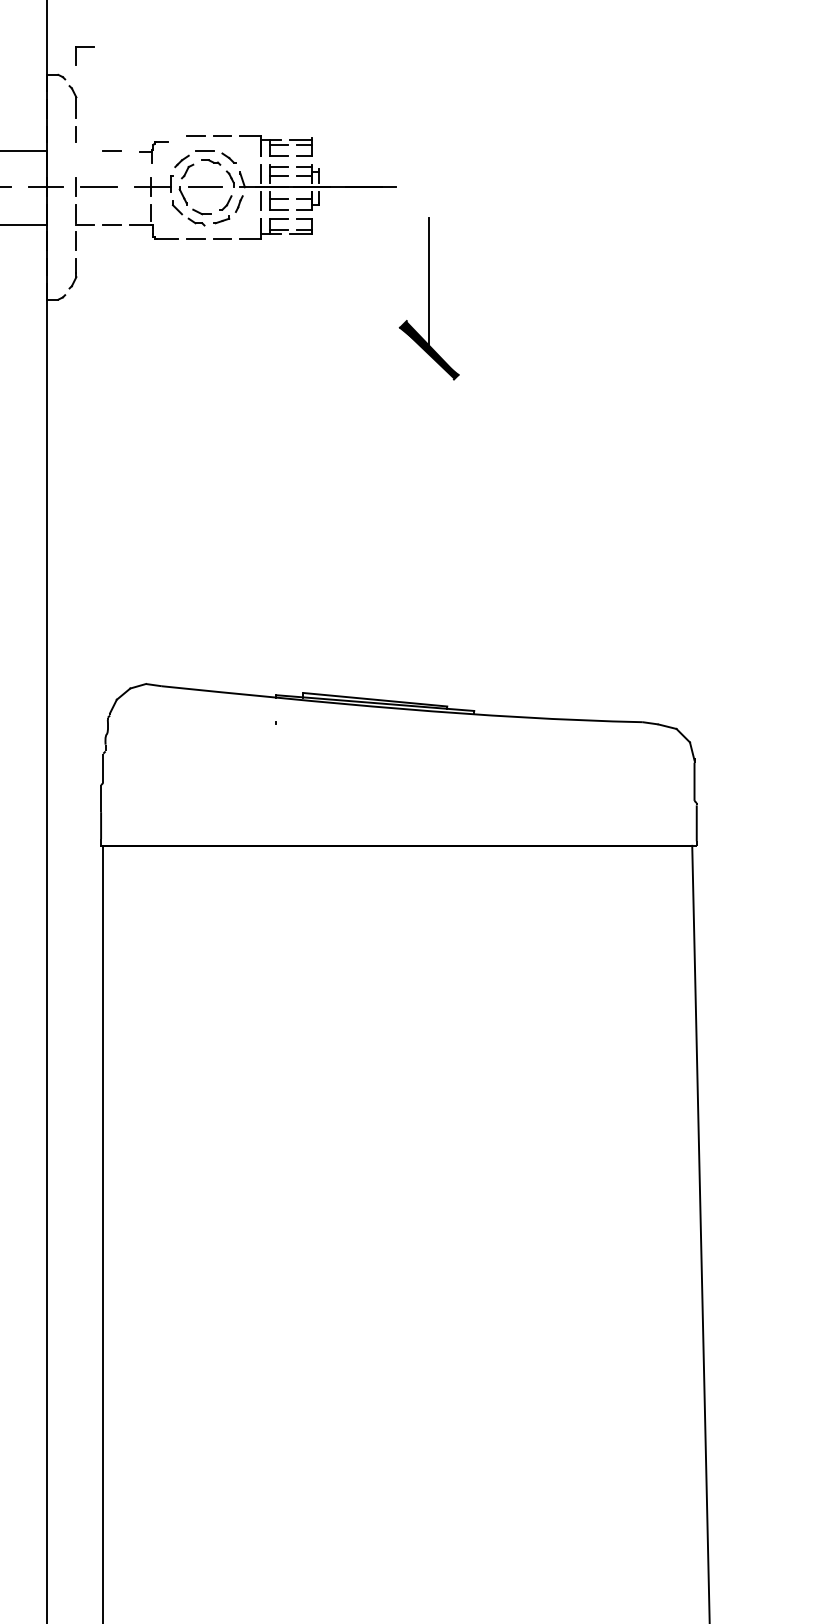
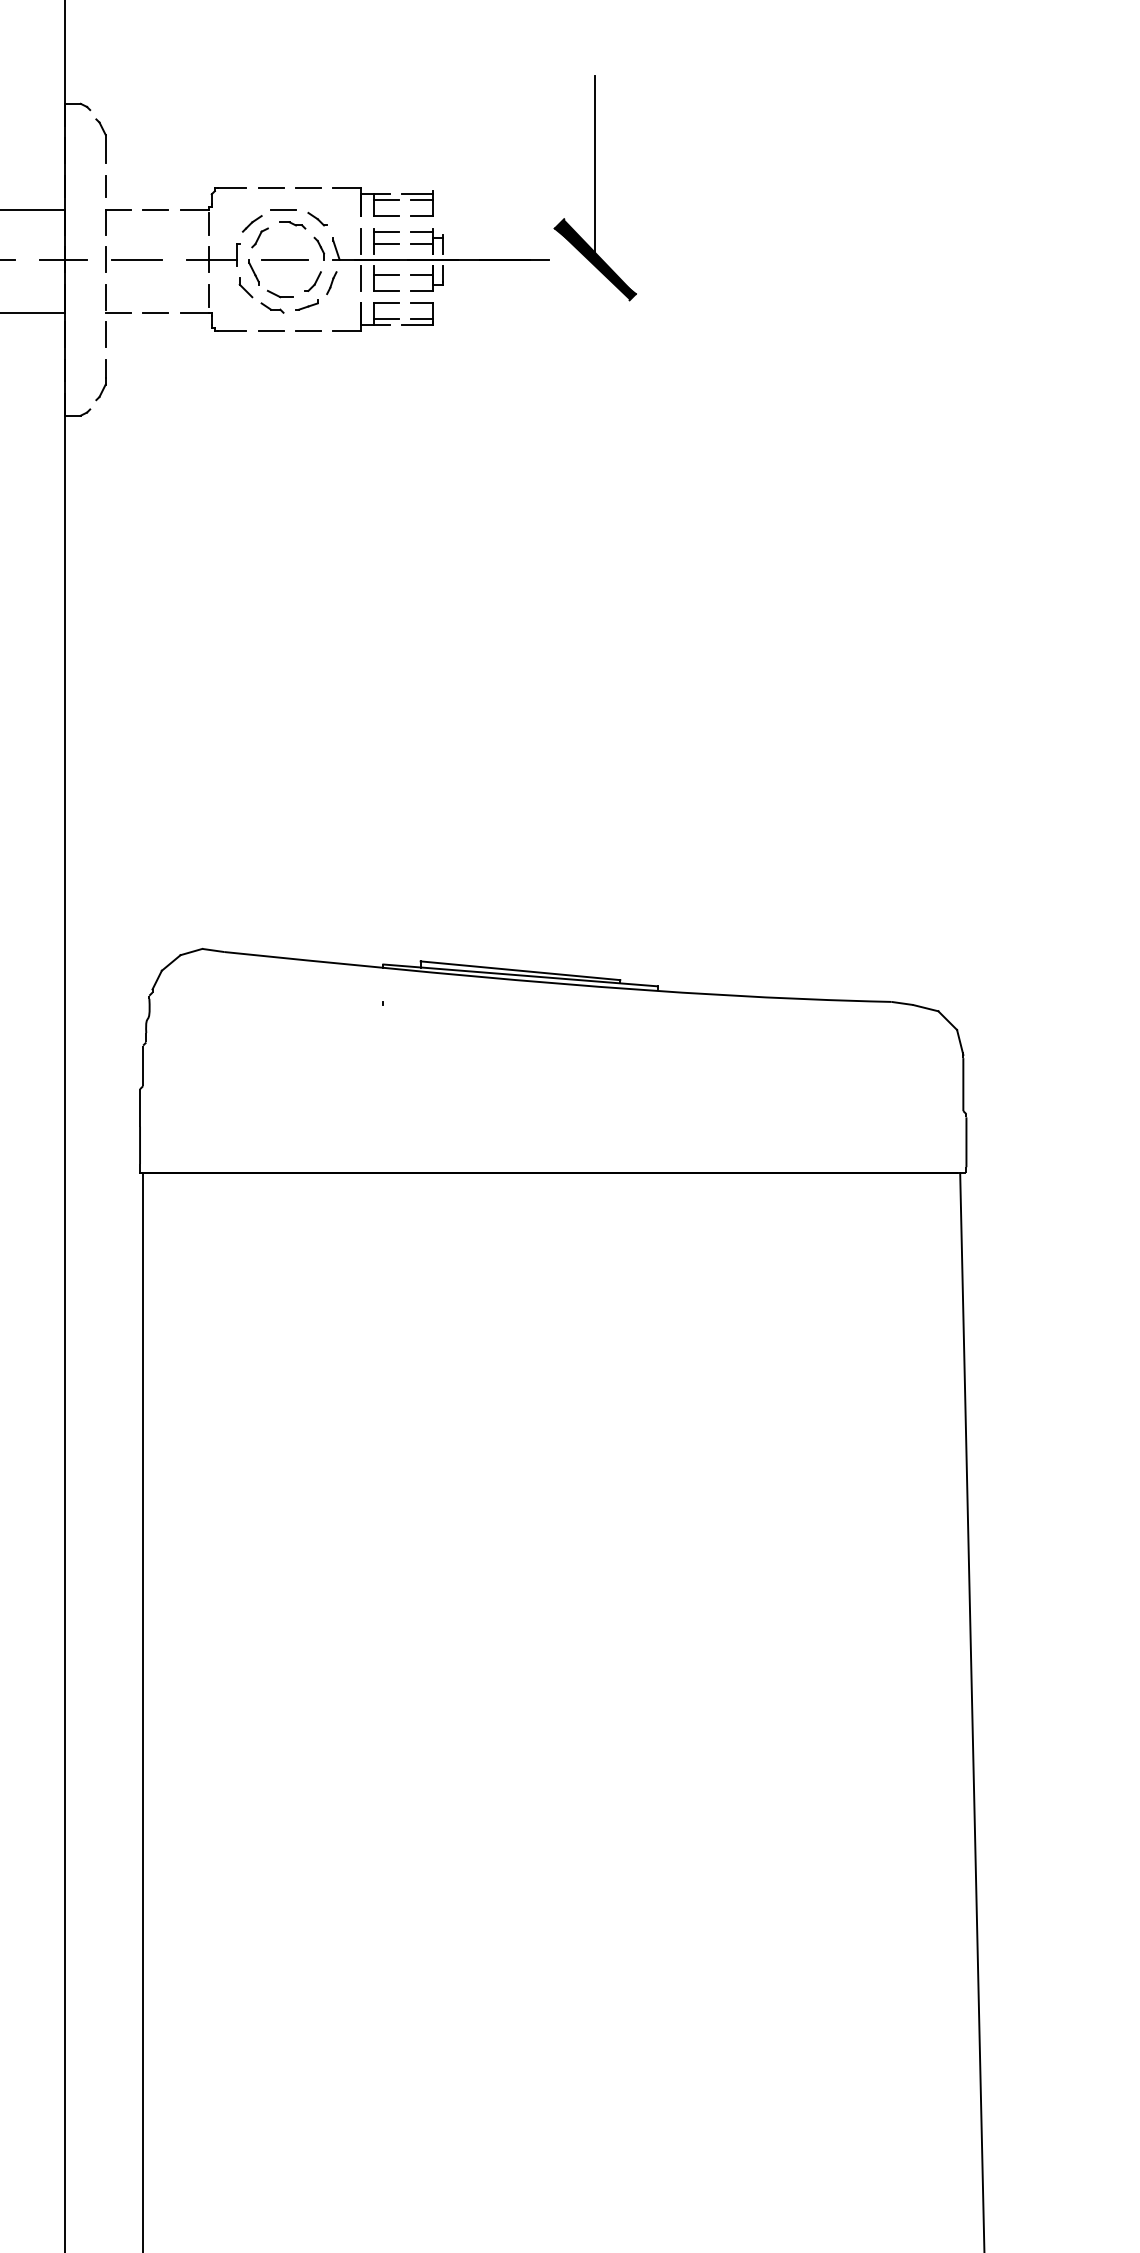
part: (84, 47) -> (117, 210), moved
part: (153, 152) -> (212, 211), size x1.67
part: (428, 298) -> (594, 187), moved

